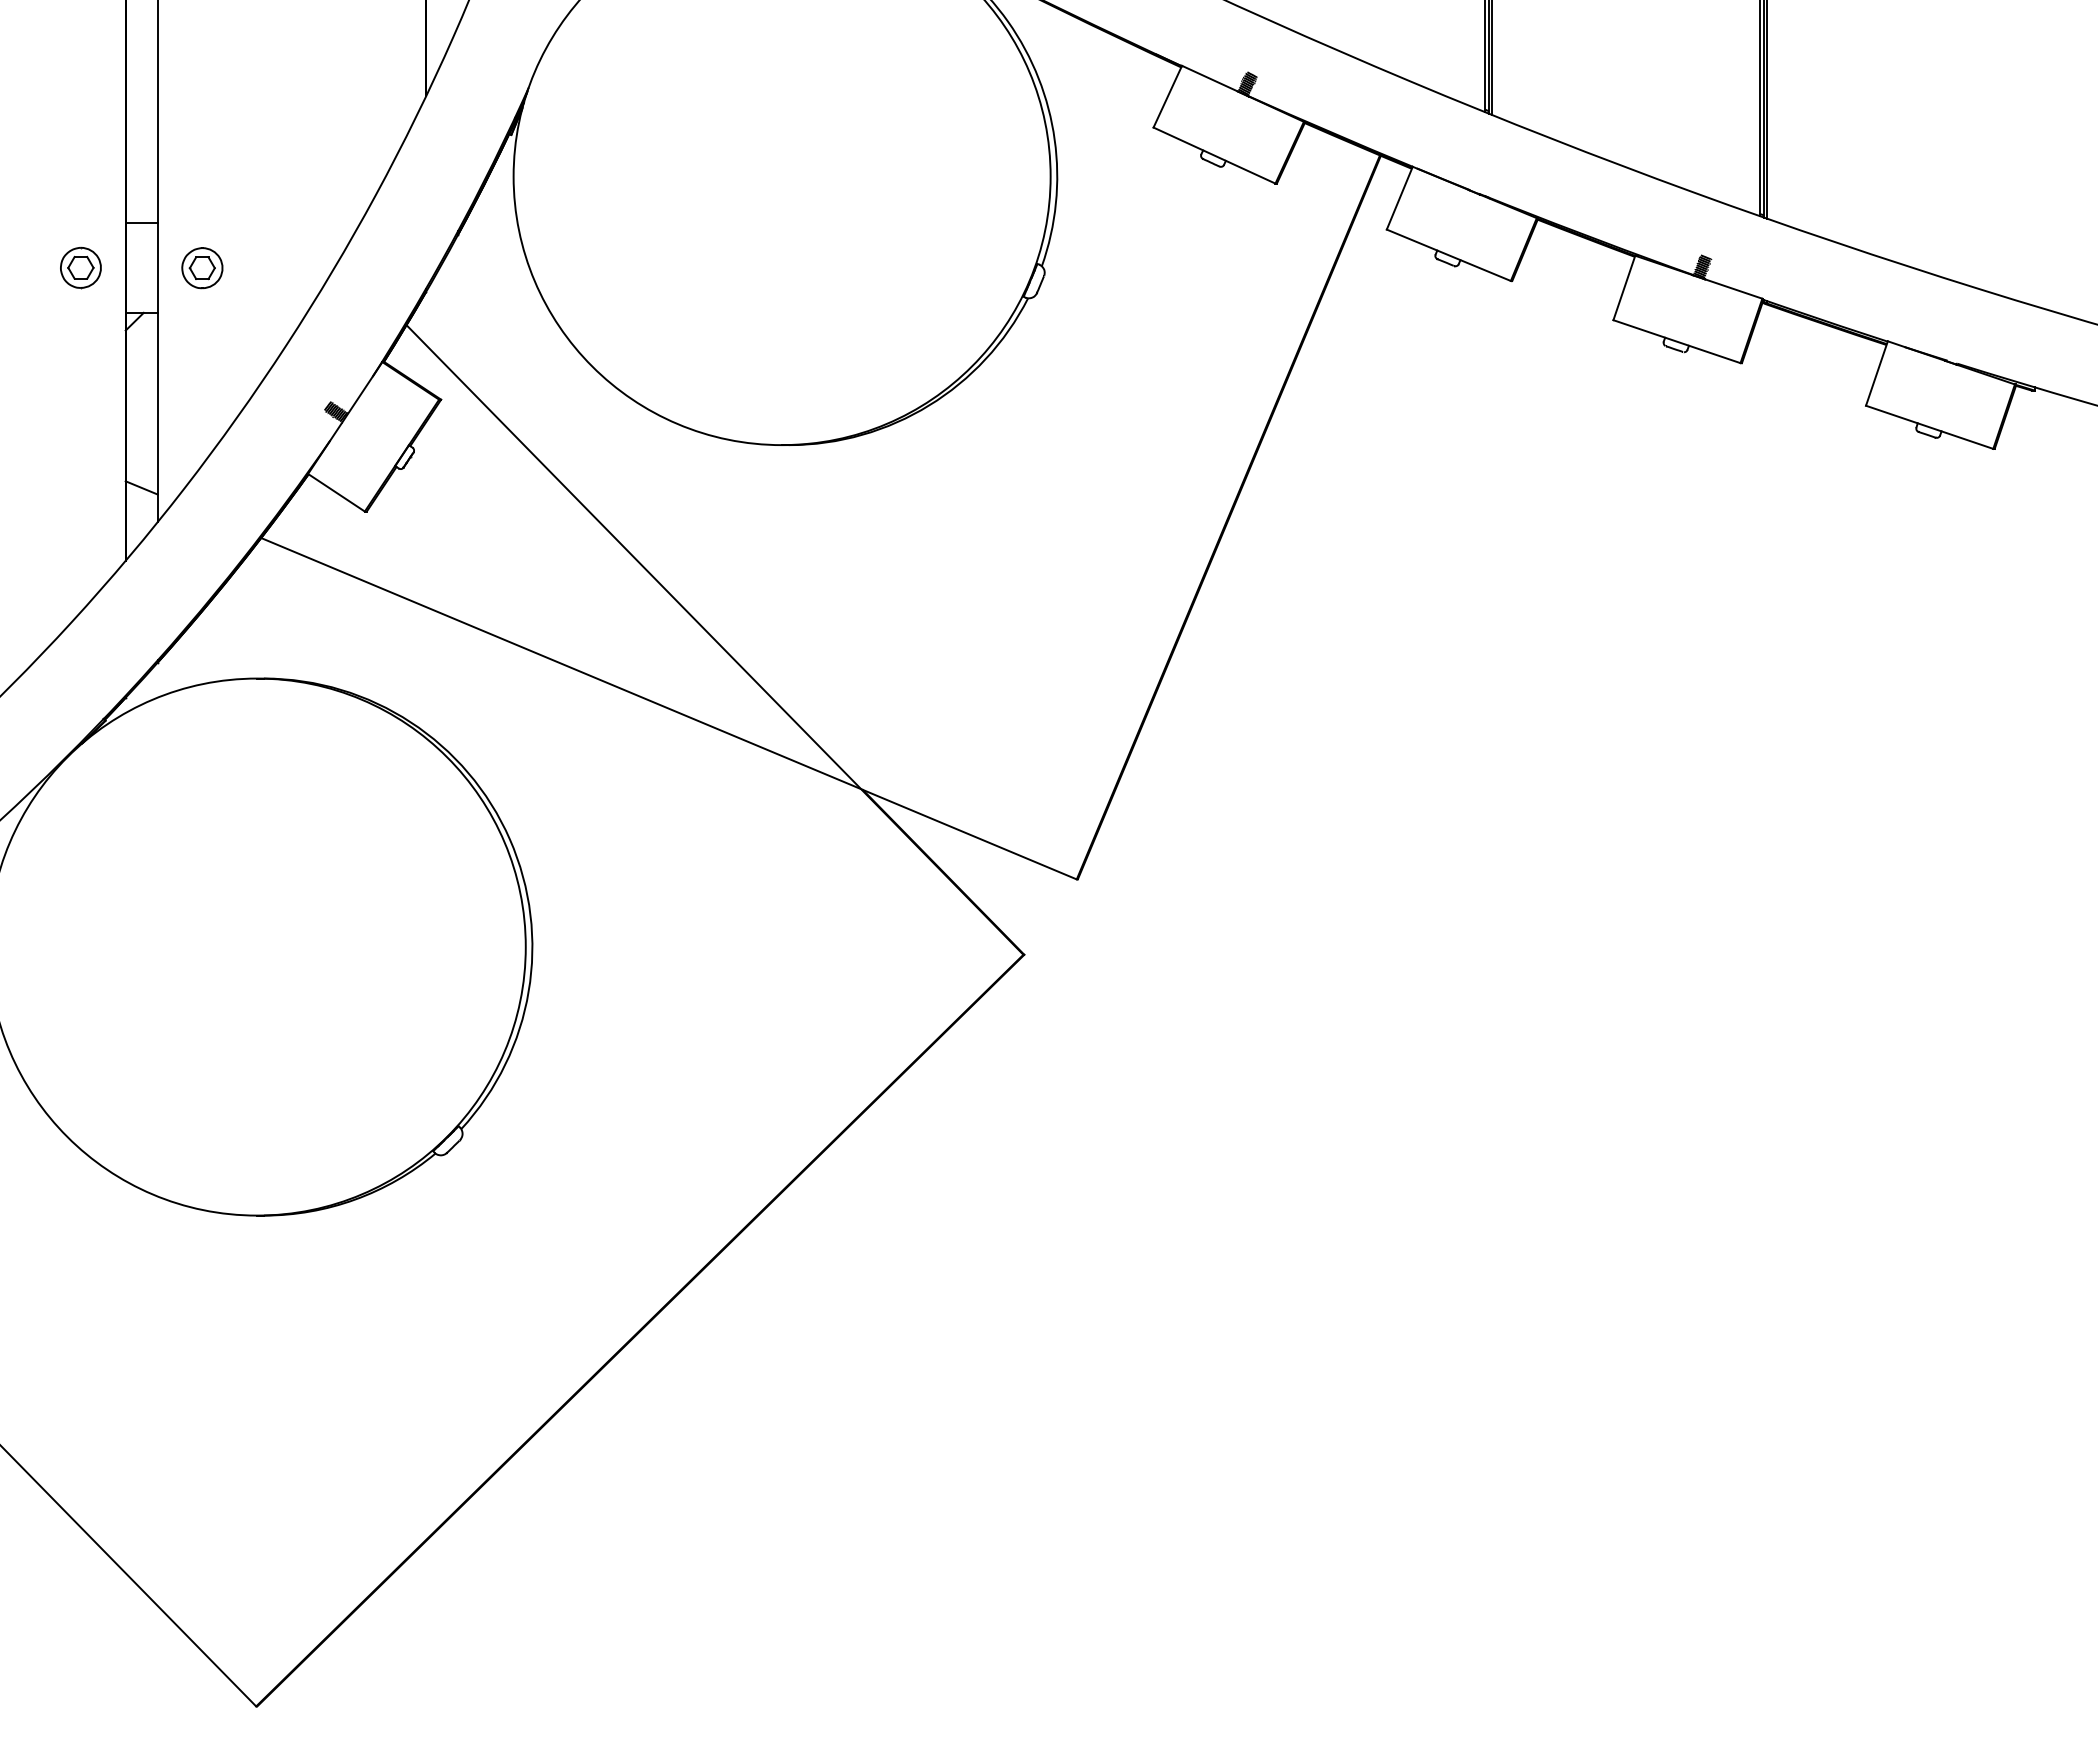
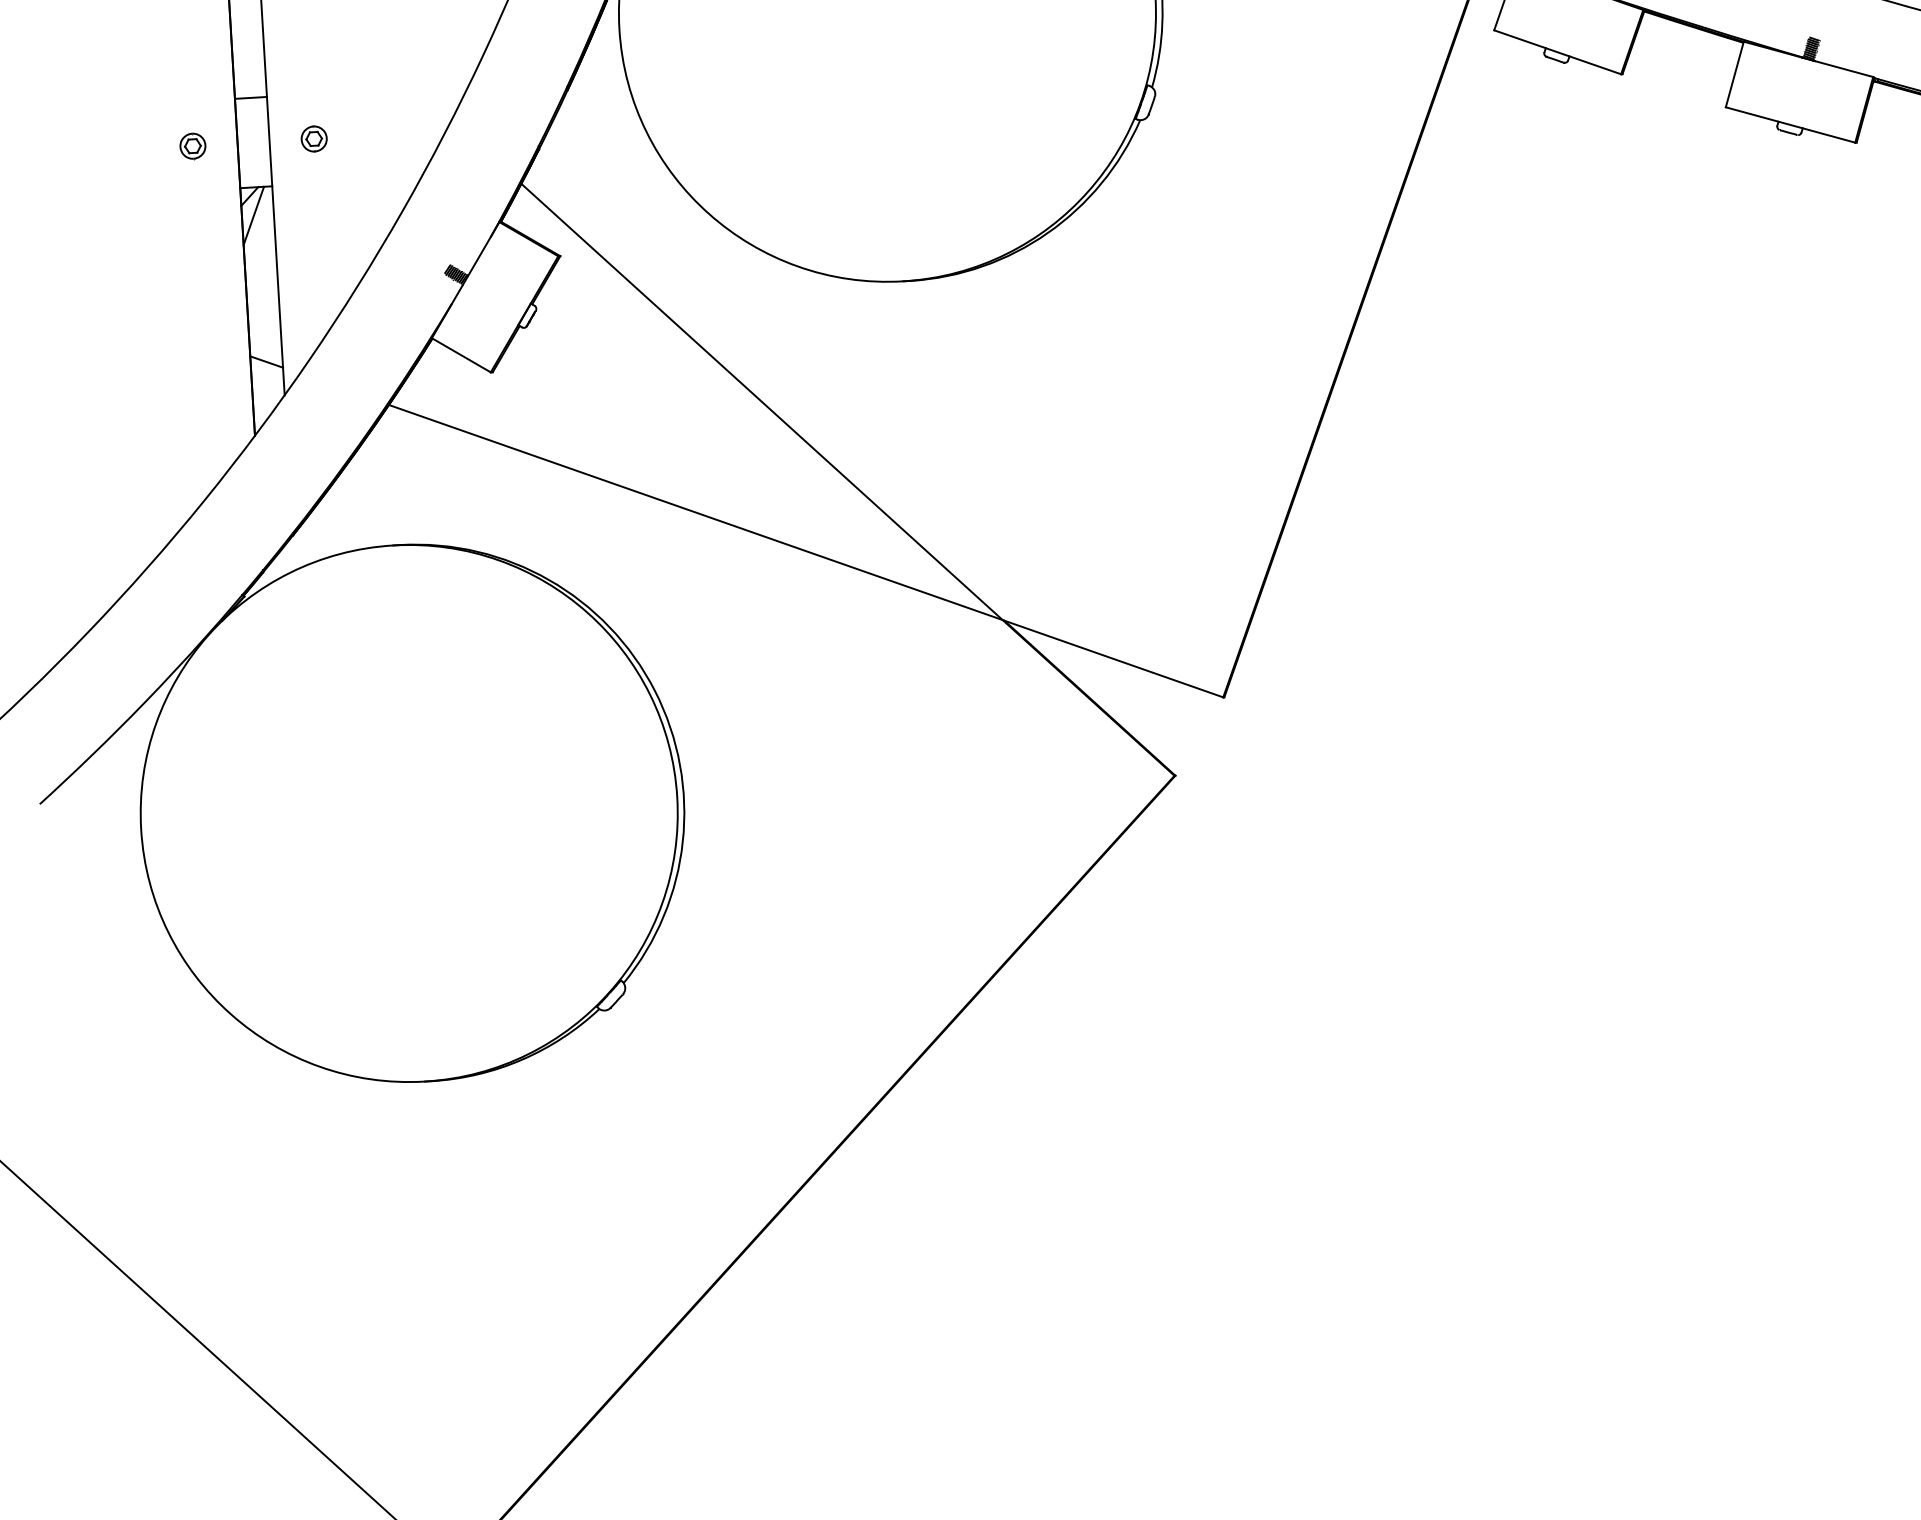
part: (202, 267) -> (314, 138), size x0.62
part: (80, 268) -> (192, 146), size x0.62
line: (137, 340) -> (253, 215), added

